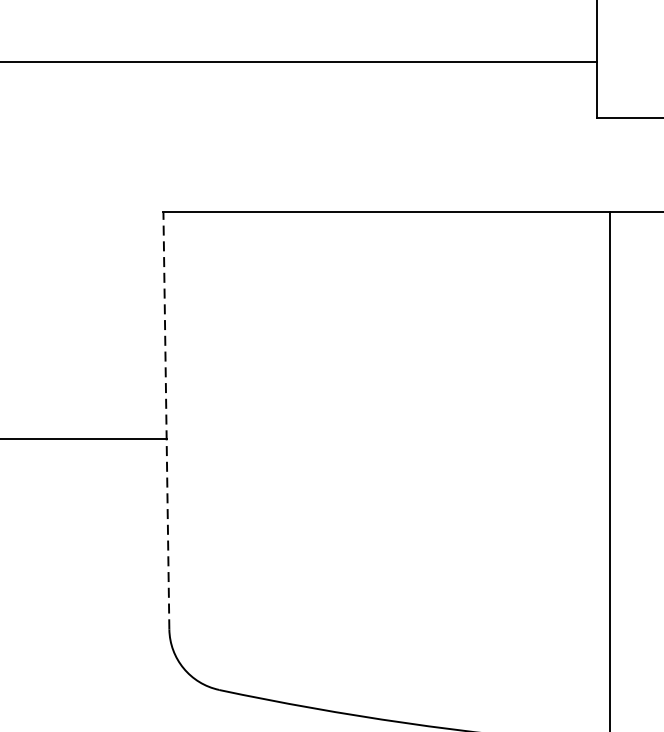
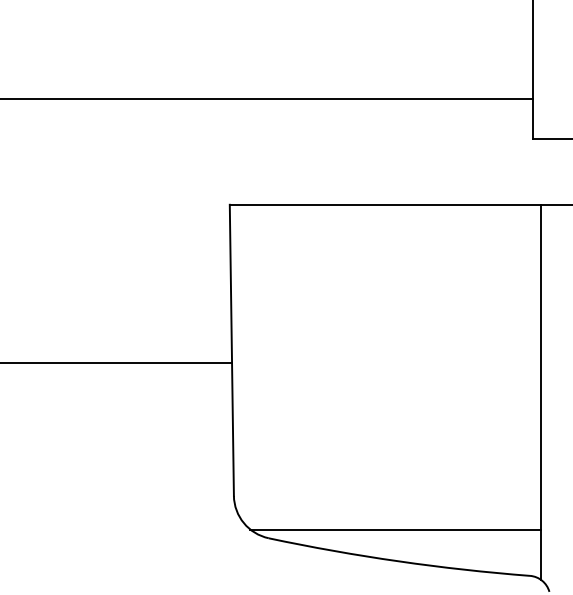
line: (165, 421) -> (231, 350), dashed -> solid
line: (400, 677) -> (395, 529), added

